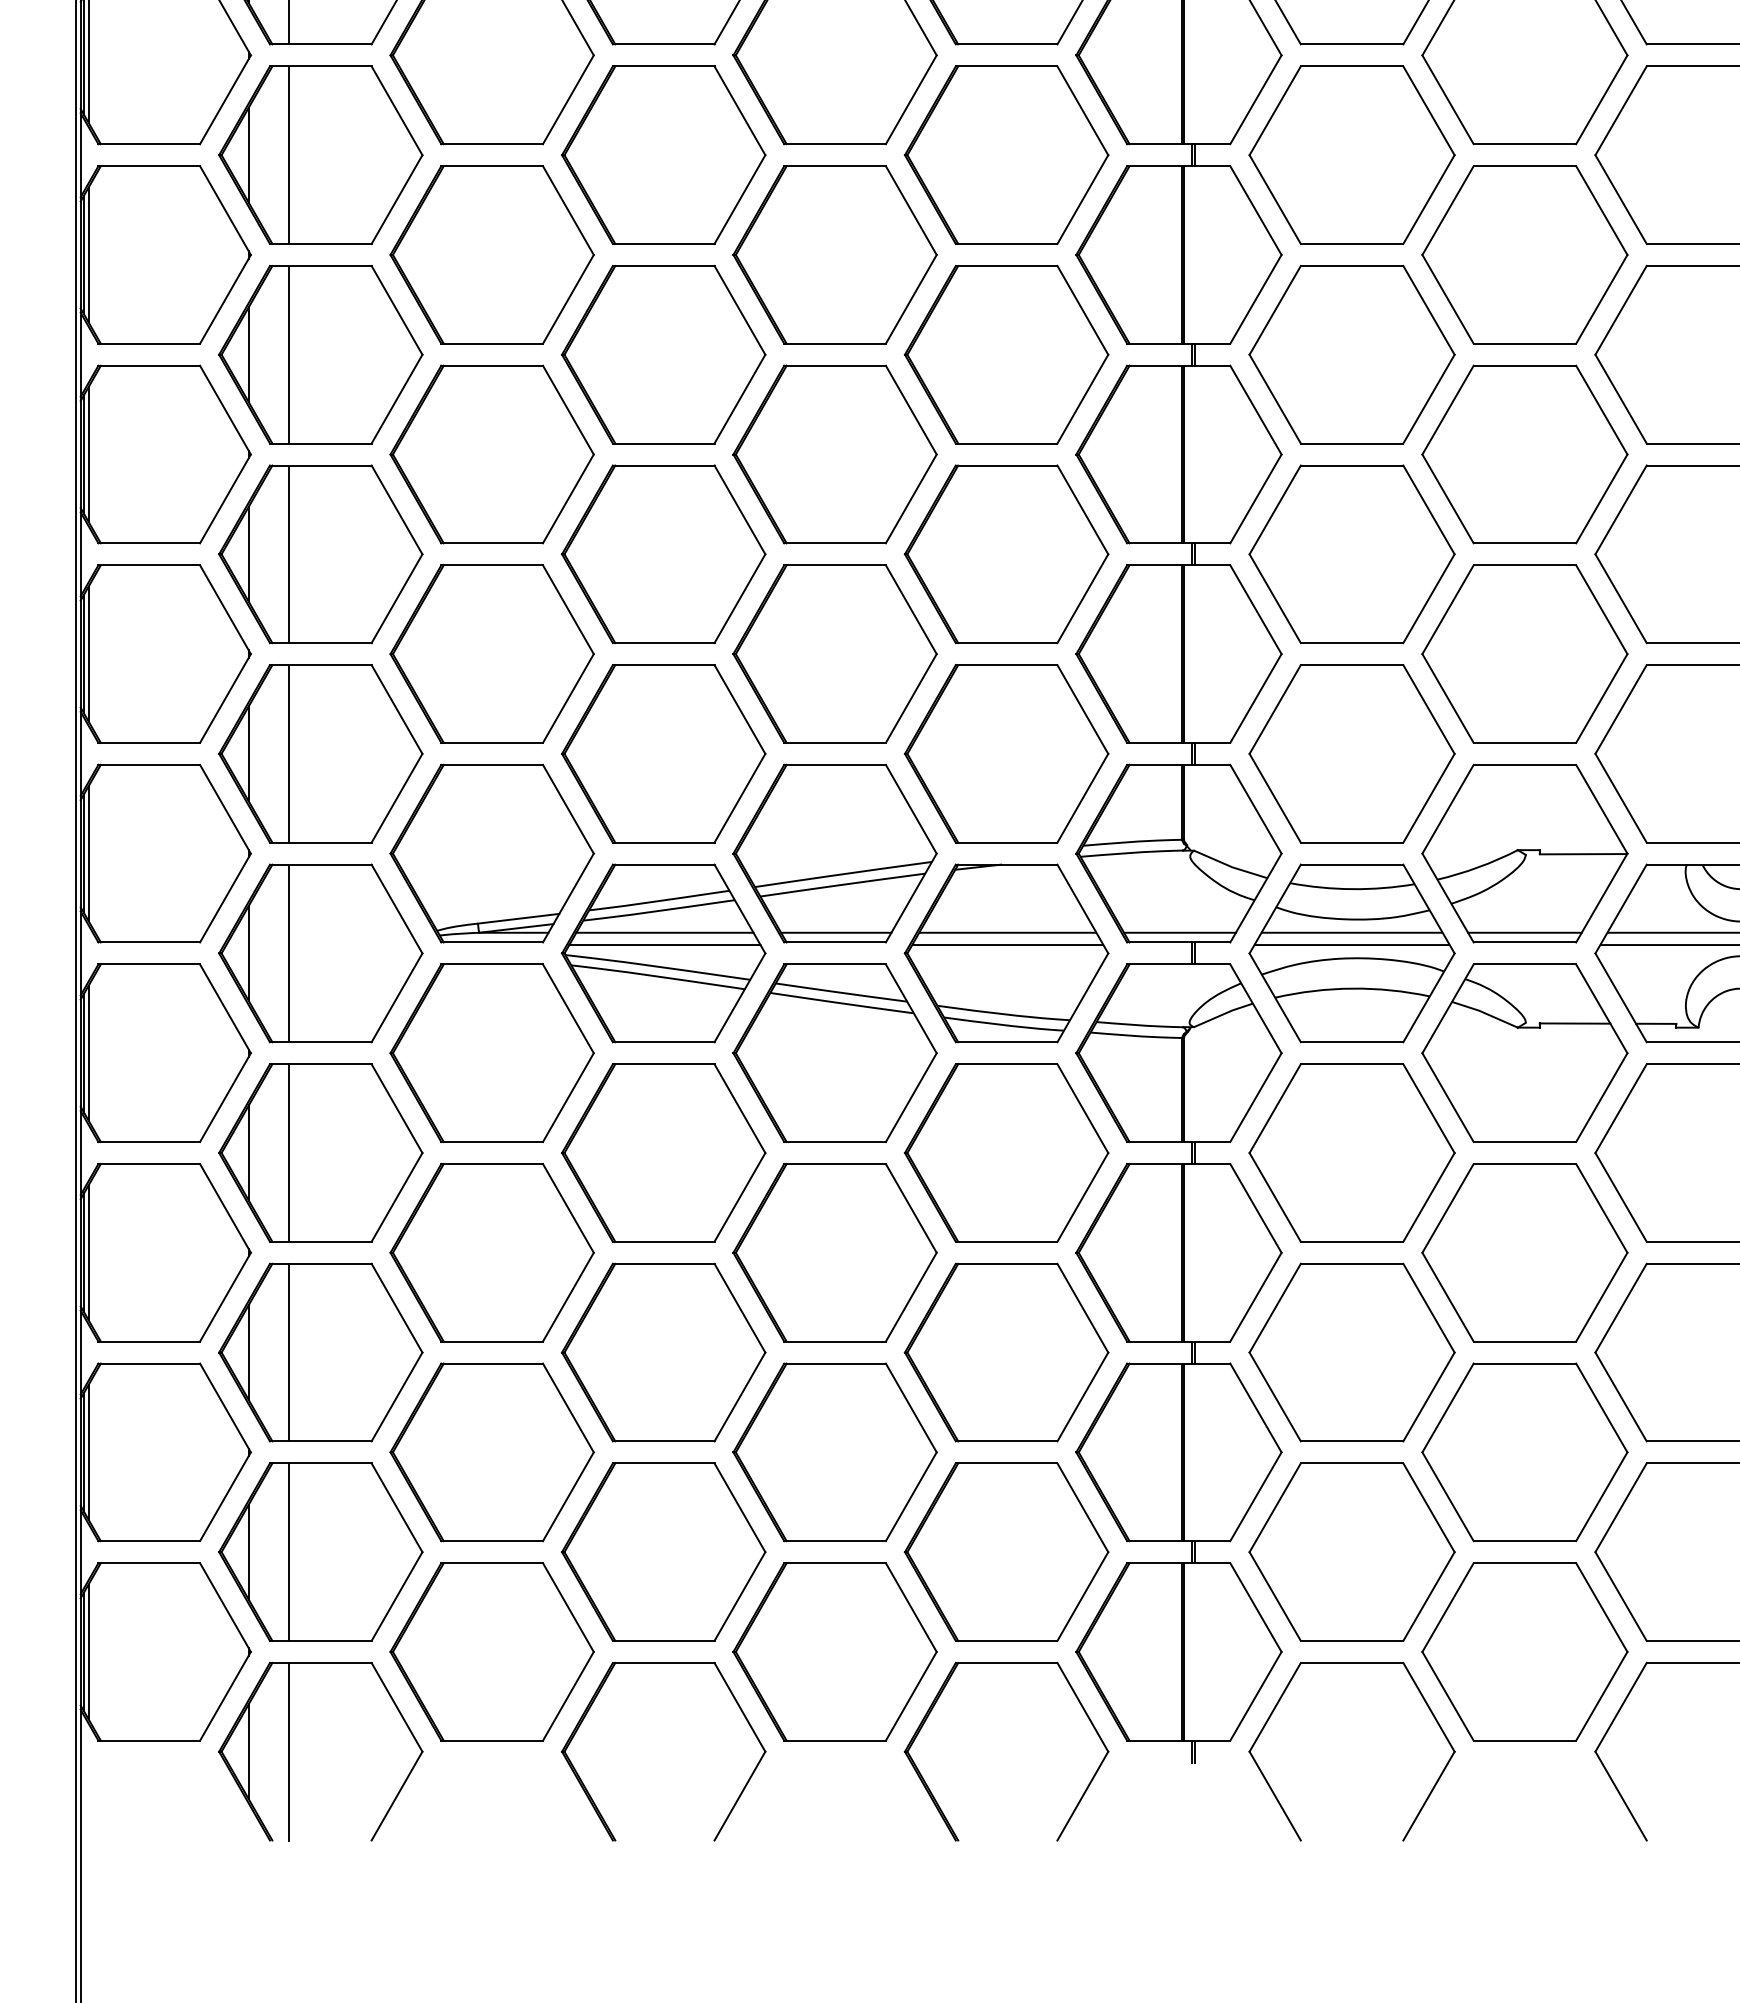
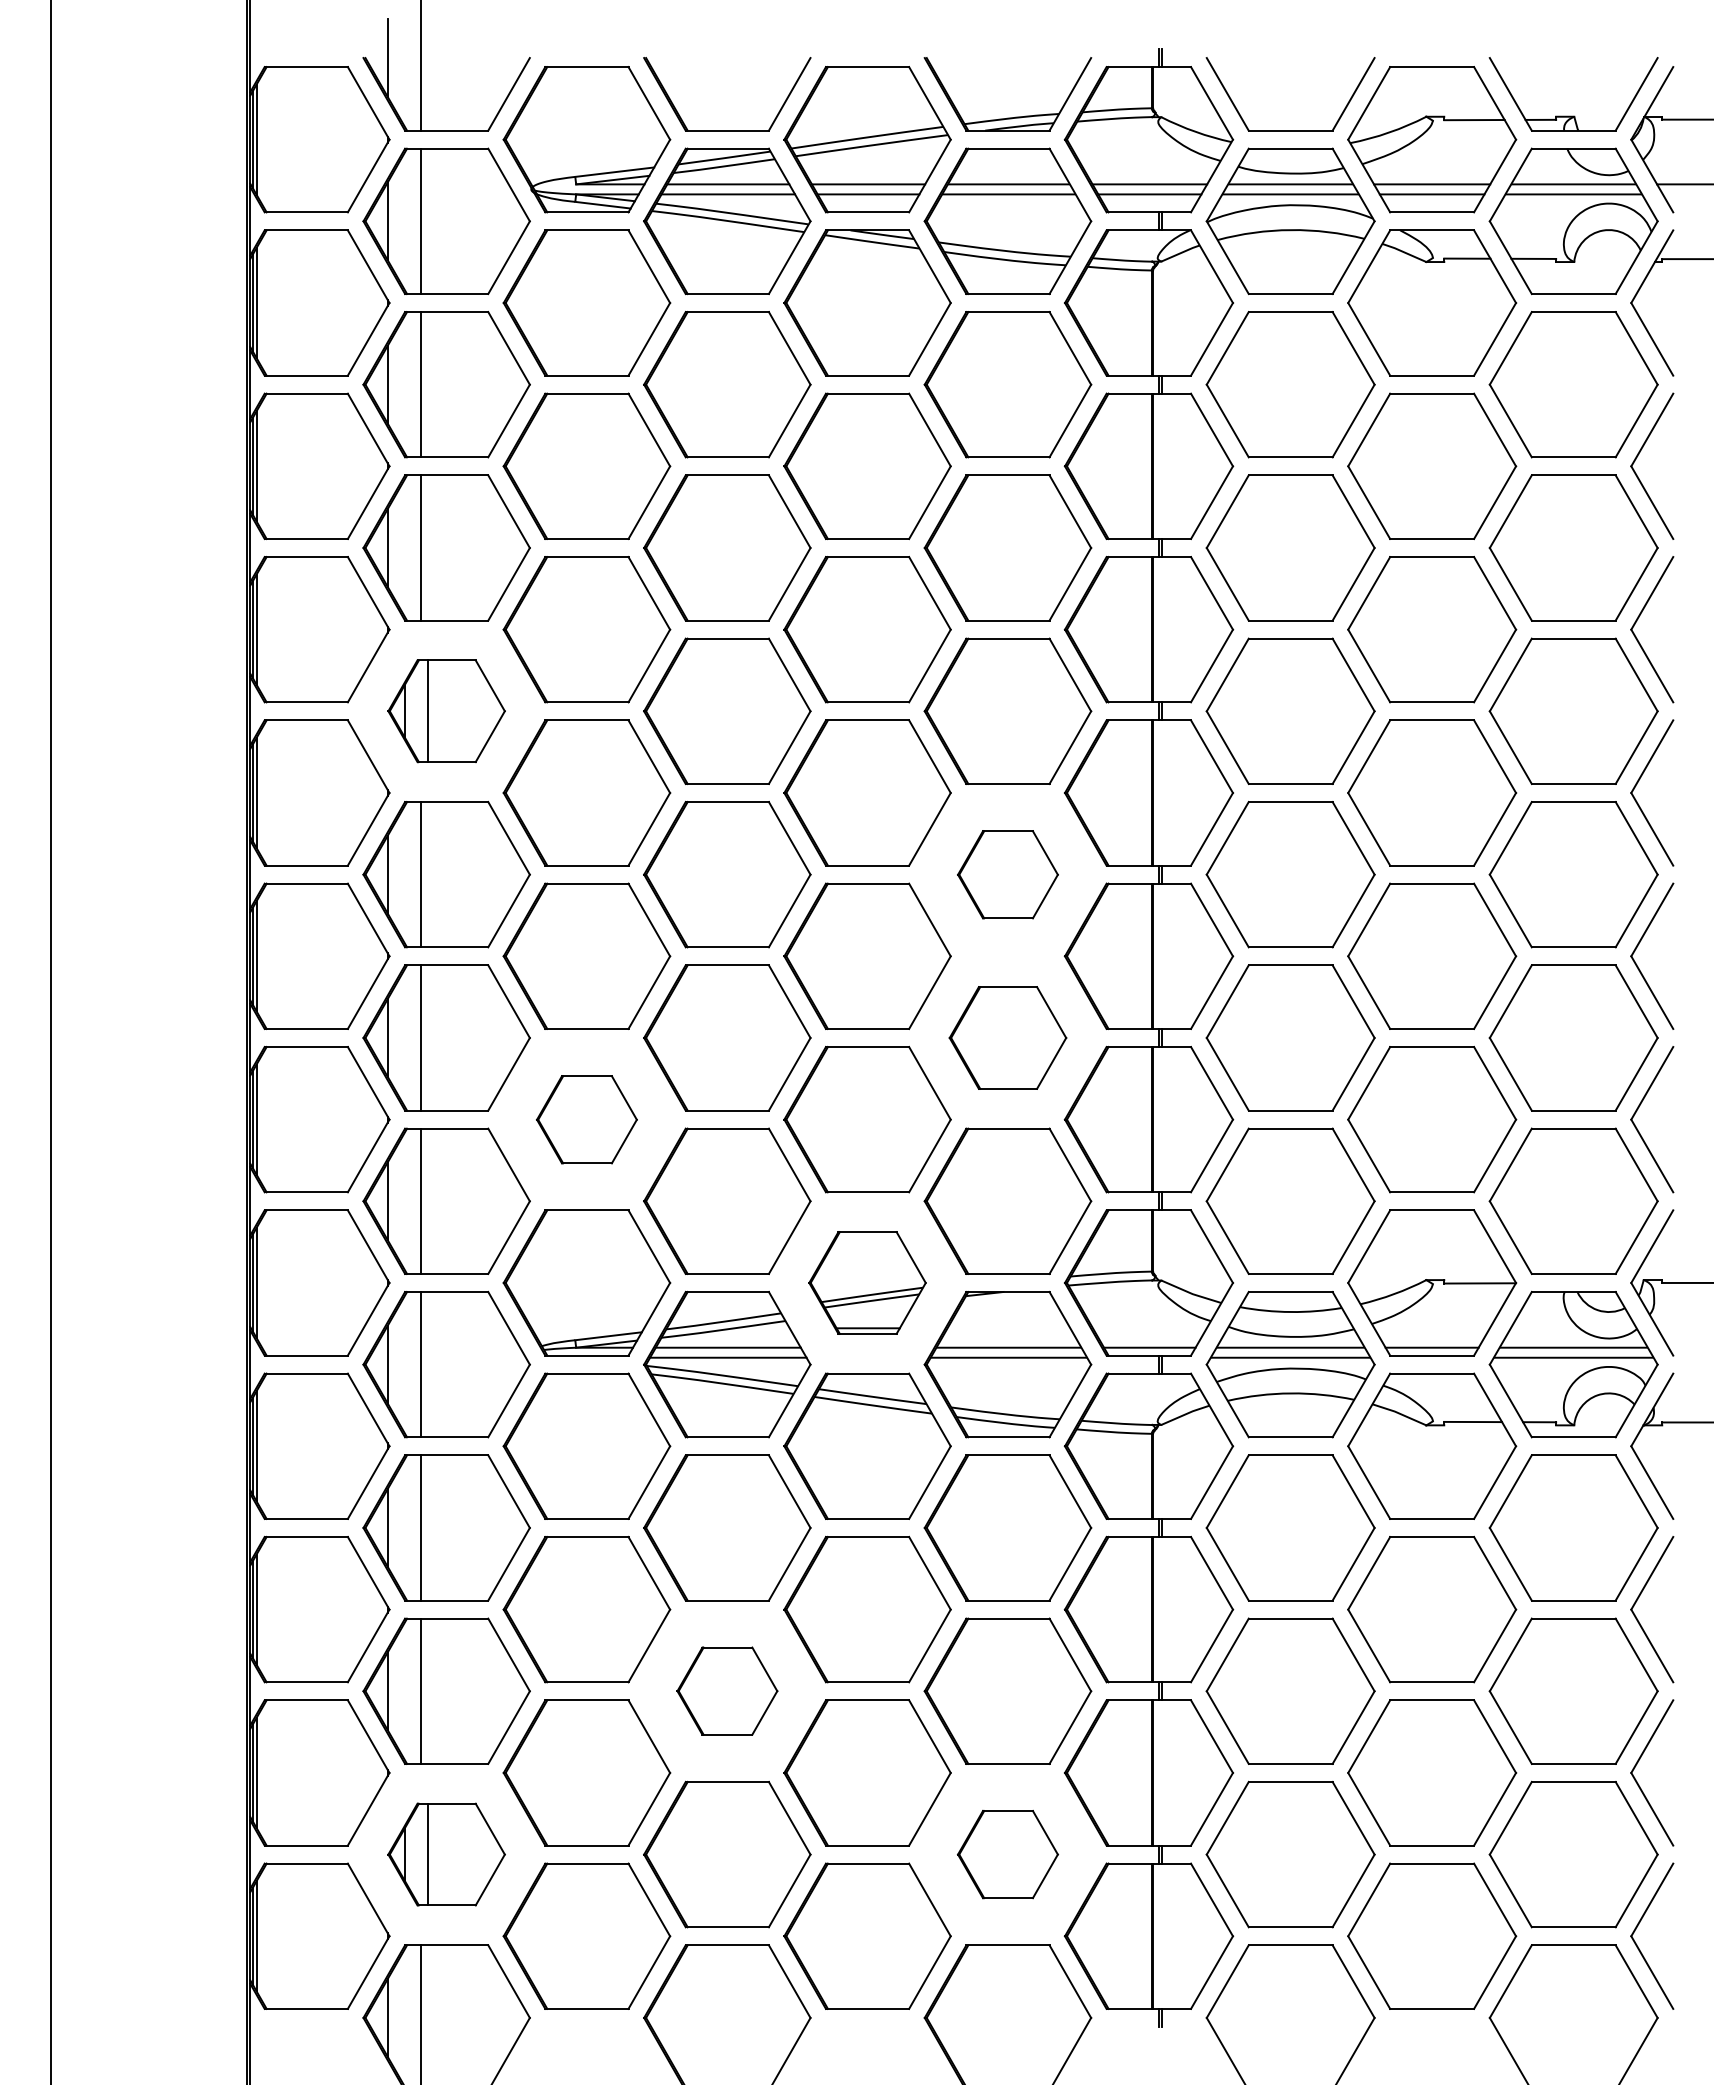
part: (320, 154) -> (446, 710), size x0.7
part: (1006, 354) -> (1007, 874), size x0.6
part: (1006, 553) -> (1007, 1037), size x0.7
part: (491, 653) -> (586, 1119), size x0.6
part: (835, 853) -> (867, 1282), size x0.7
part: (663, 1351) -> (727, 1690), size x0.6
part: (320, 1552) -> (446, 1854), size x0.7
part: (1006, 1552) -> (1007, 1854), size x0.6

